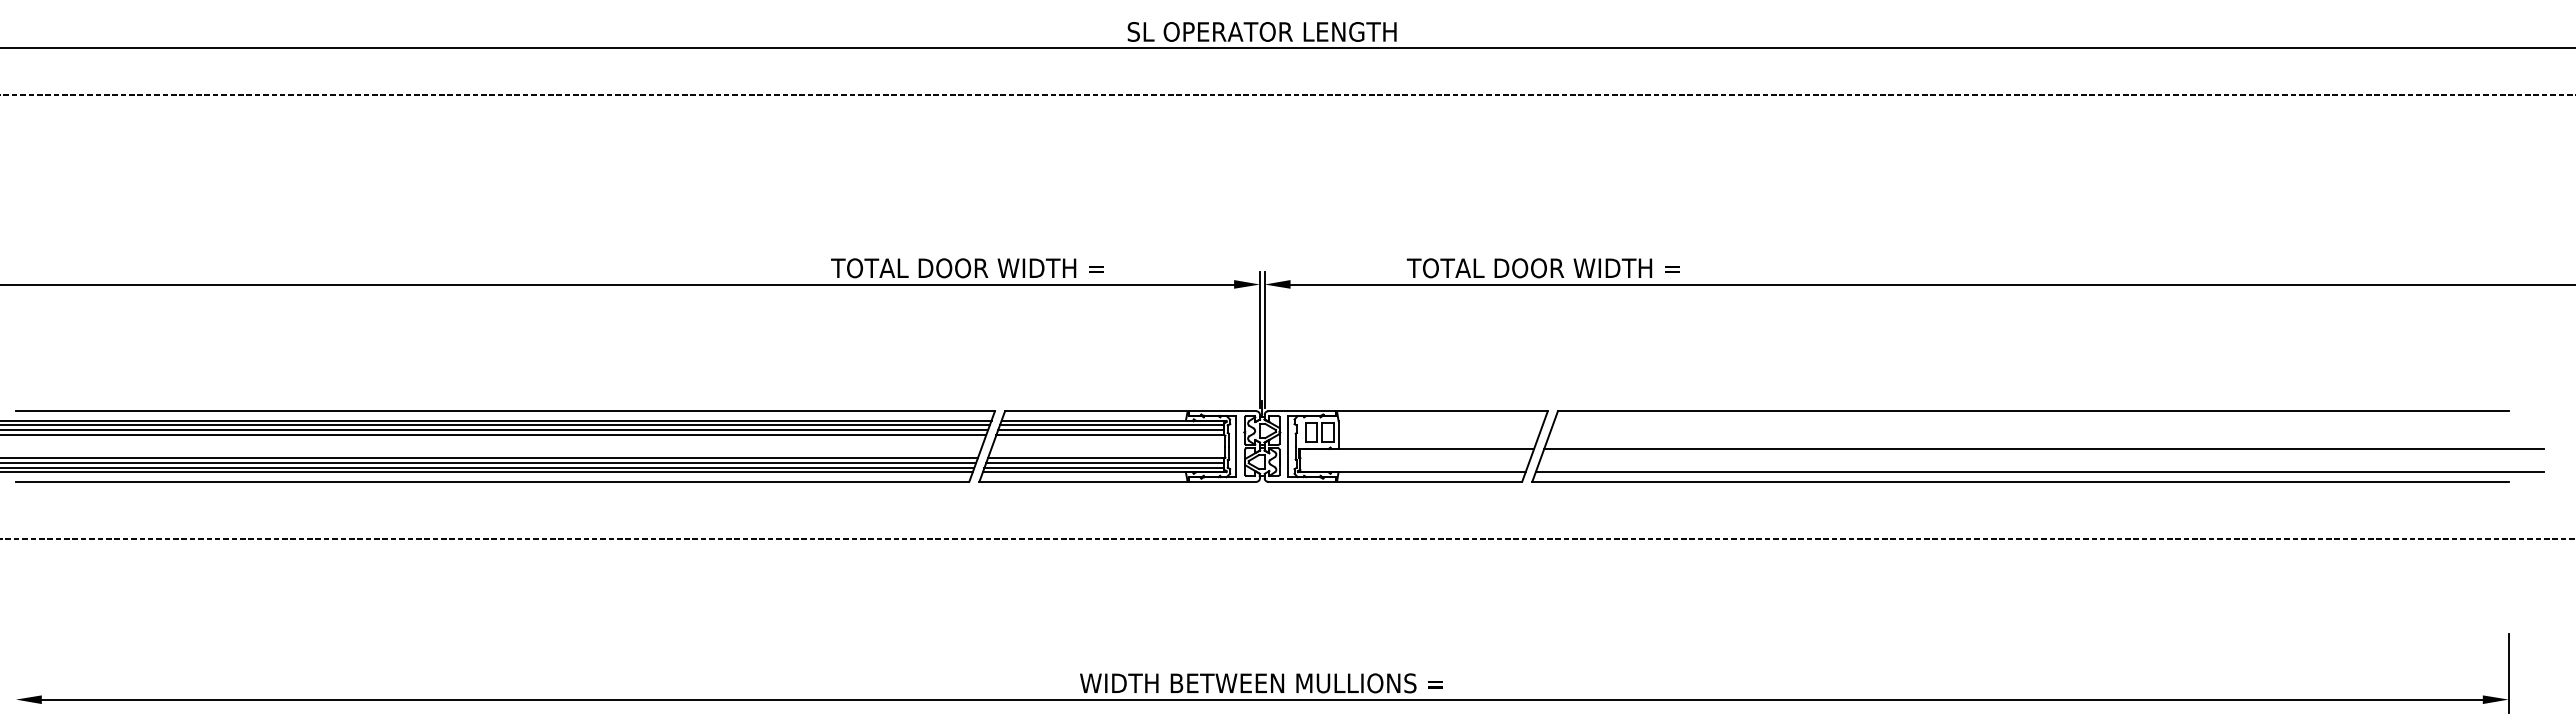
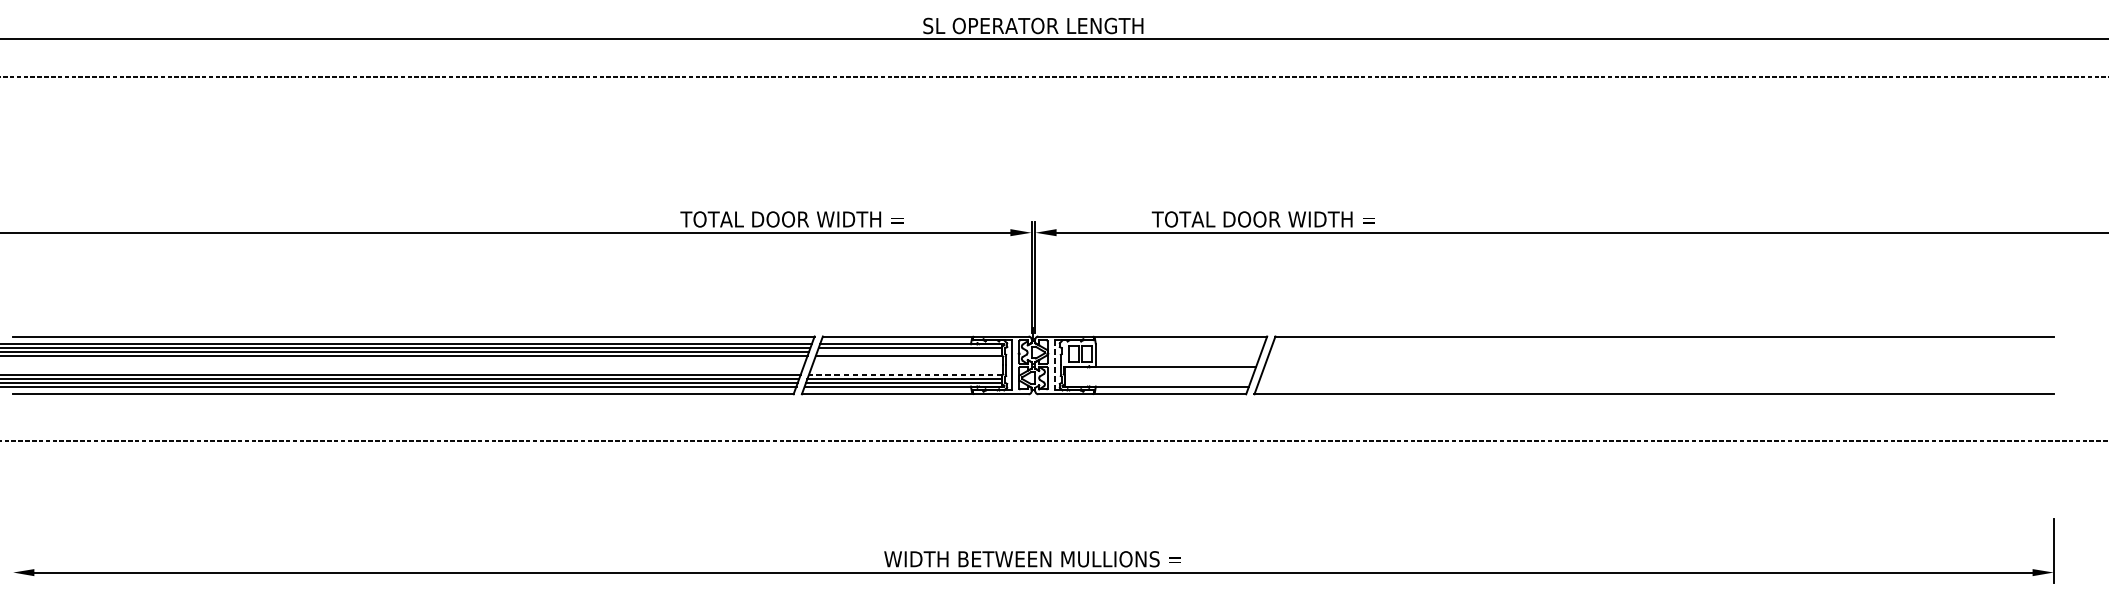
line: (1111, 430) -> (910, 352), removed
line: (1288, 446) -> (1054, 365), solid -> dashed
line: (2043, 448) -> (1672, 366), removed
line: (1105, 458) -> (905, 375), solid -> dashed
line: (2039, 472) -> (1669, 386), removed

